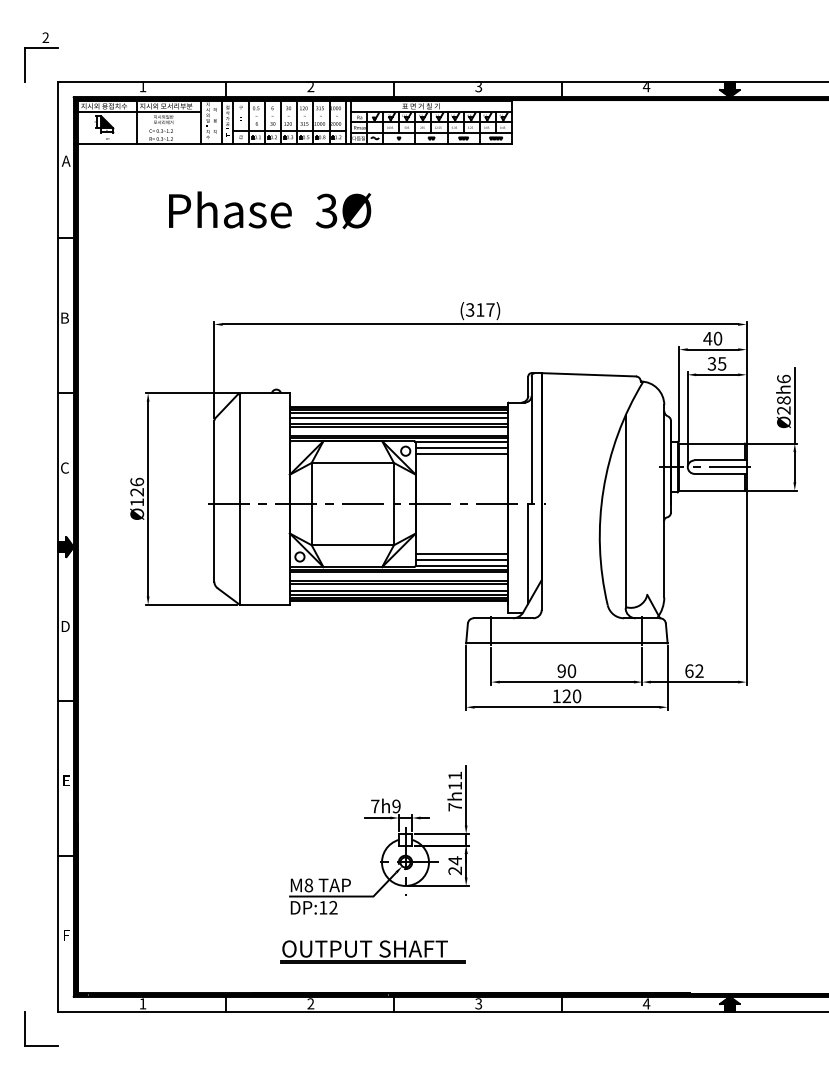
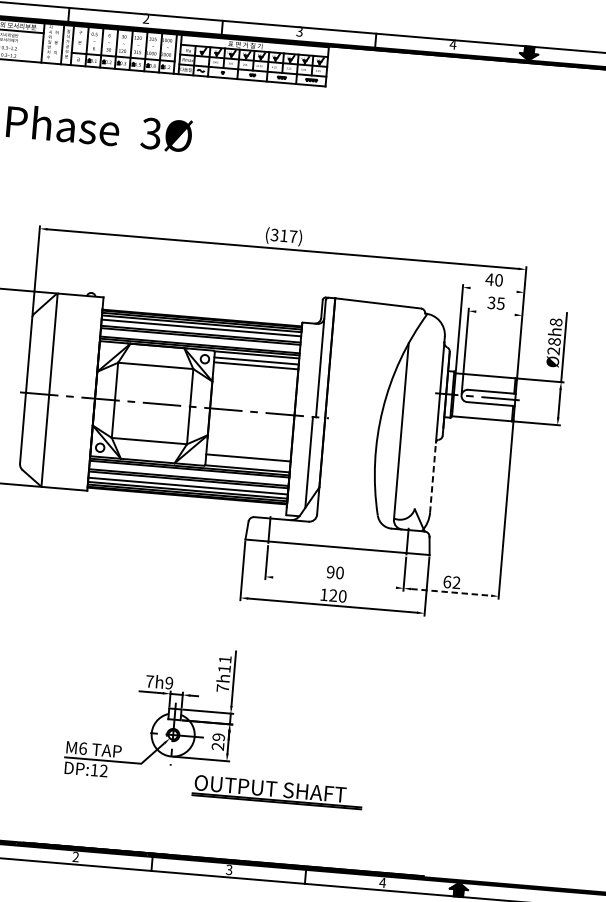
line: (712, 349) -> (493, 289), removed
line: (717, 374) -> (495, 313), removed
text: (783, 378) -> (555, 321), Ø28h6 -> Ø28h8
line: (664, 558) -> (433, 477), solid -> dashed
line: (461, 559) -> (247, 462), removed
line: (566, 682) -> (334, 582), removed
line: (694, 682) -> (451, 592), solid -> dashed
text: (455, 860) -> (219, 737), 24 -> 29
text: (308, 885) -> (82, 748), M8 -> M6
part: (372, 951) -> (277, 791), moved

